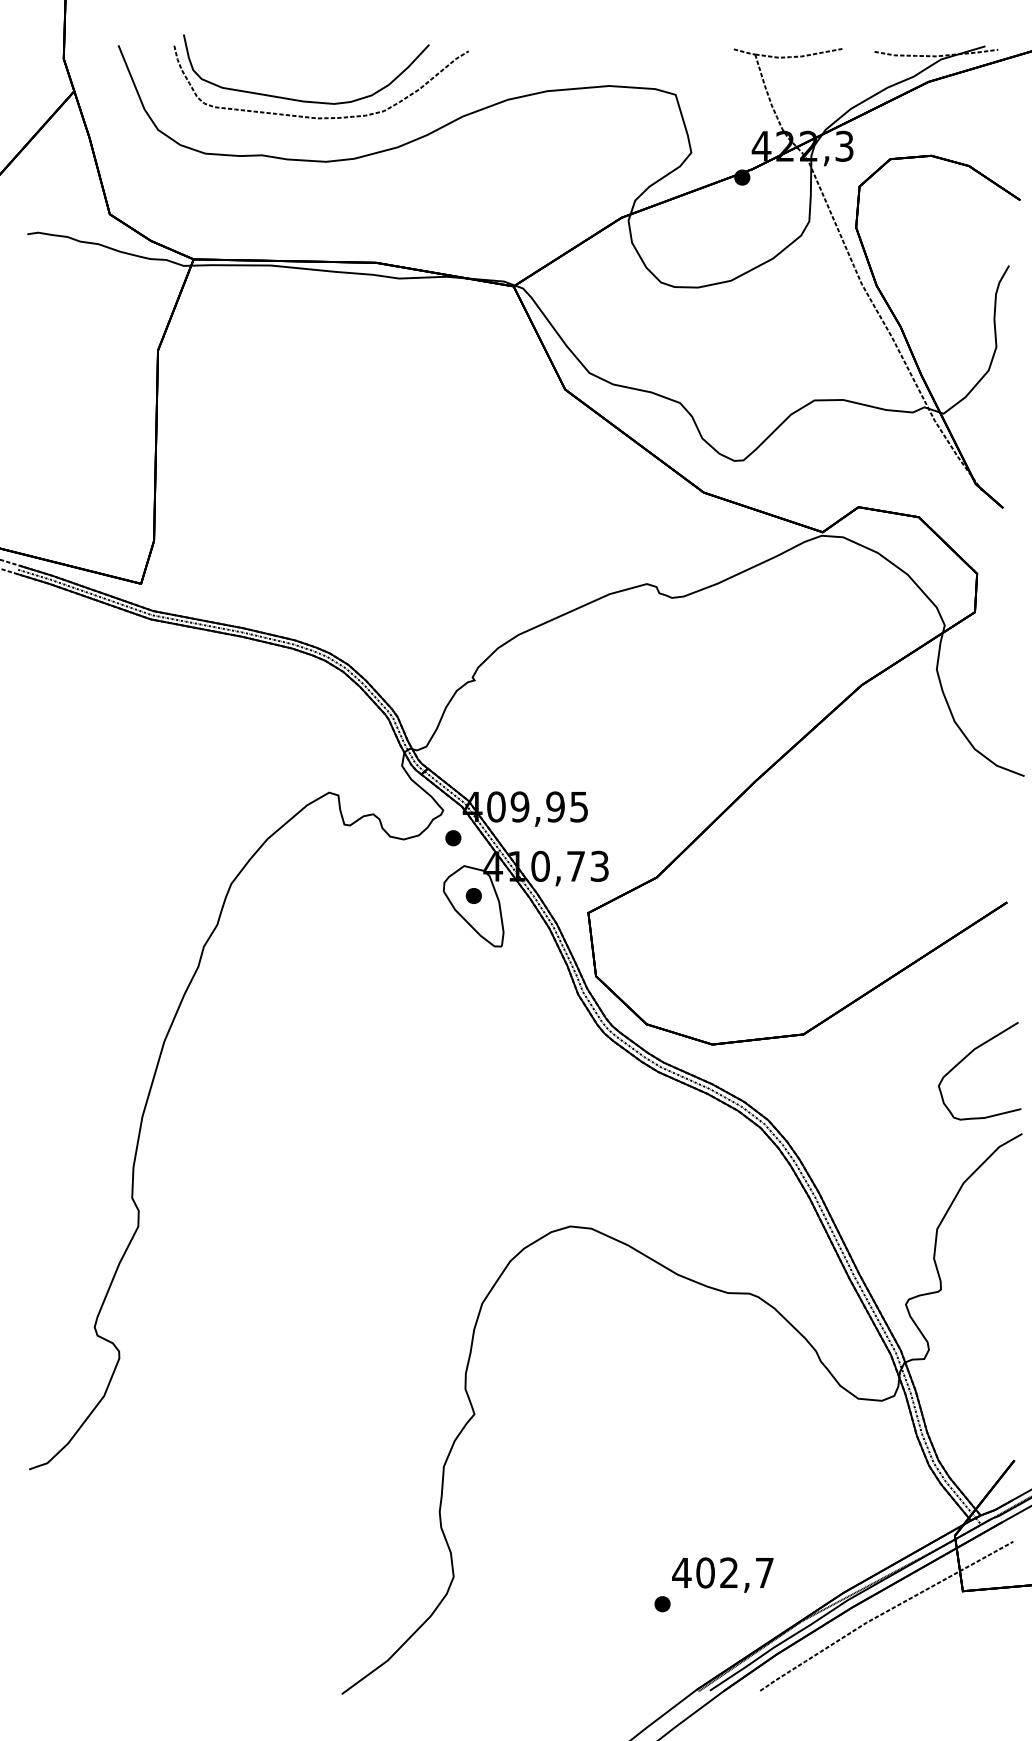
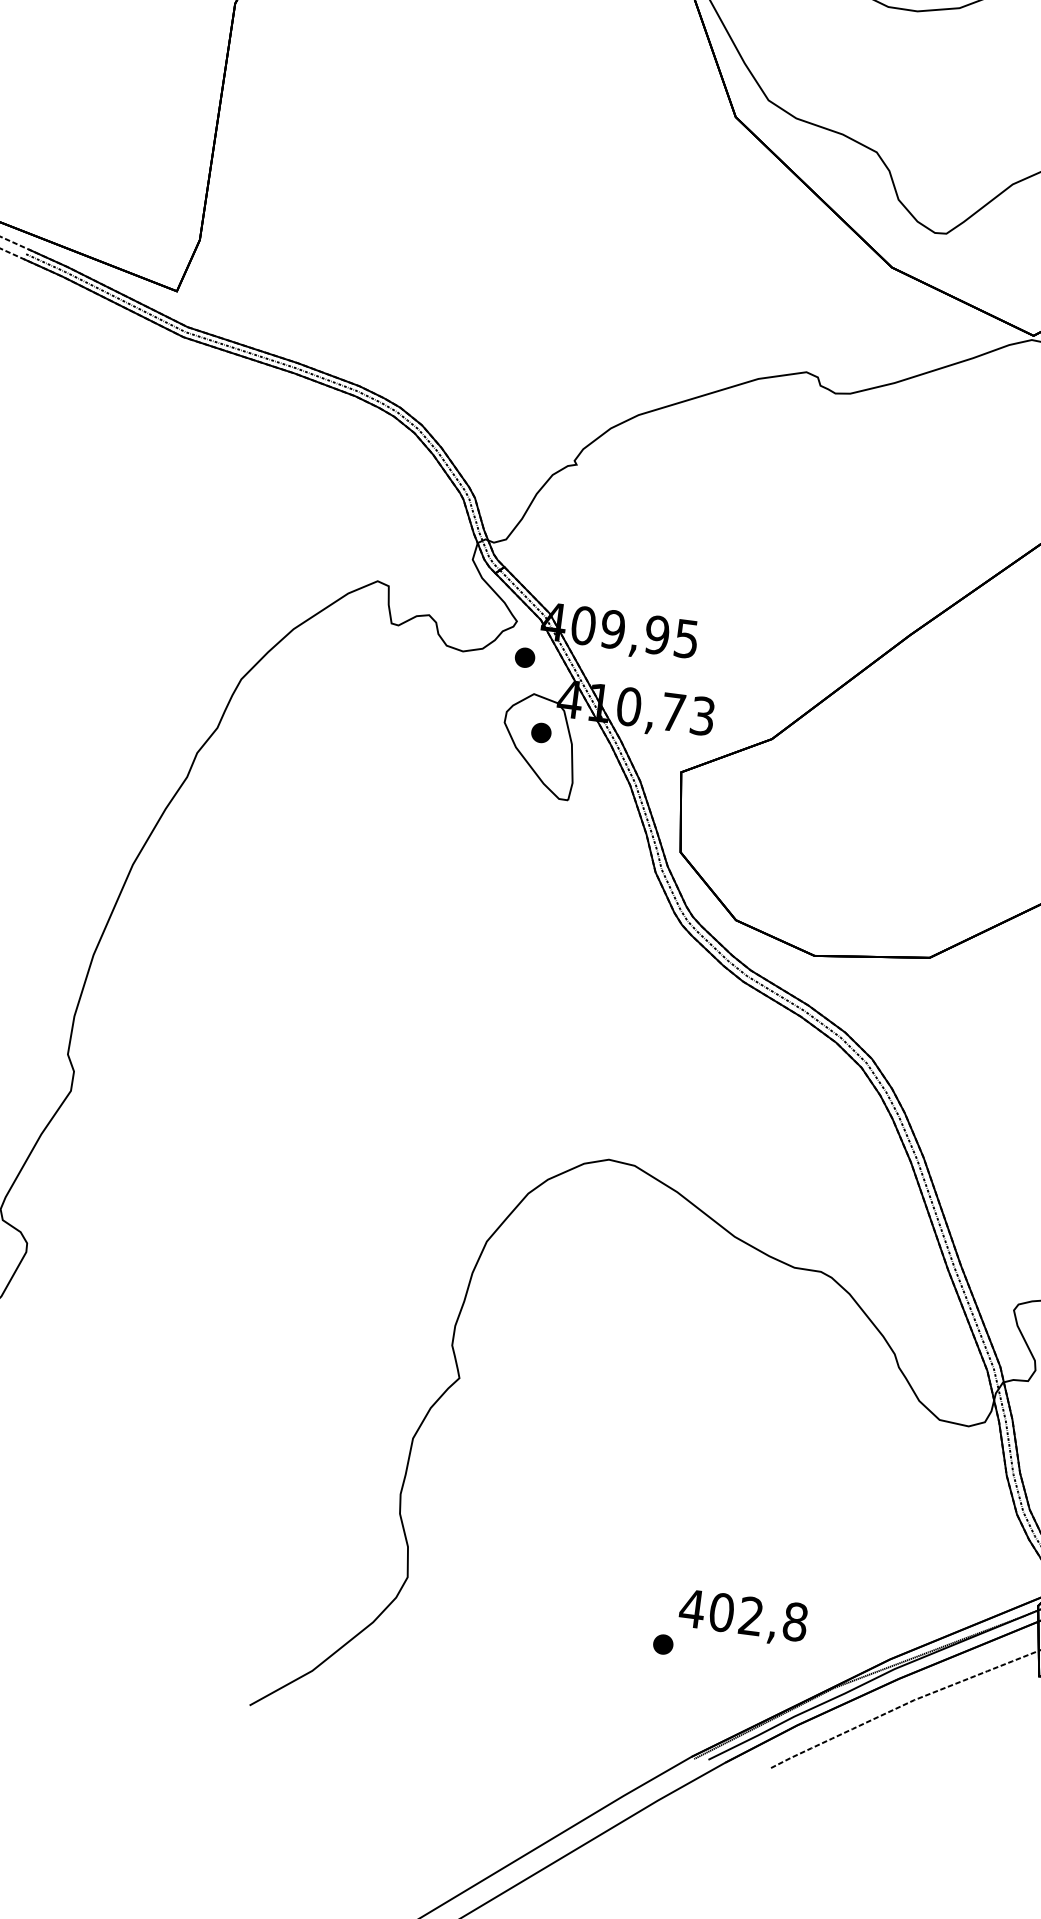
text: (764, 1572) -> (795, 1621), 402,7 -> 402,8

